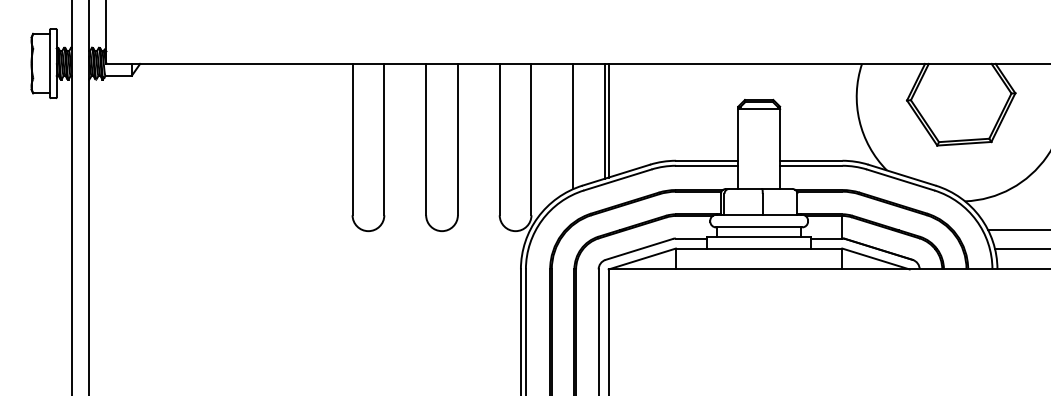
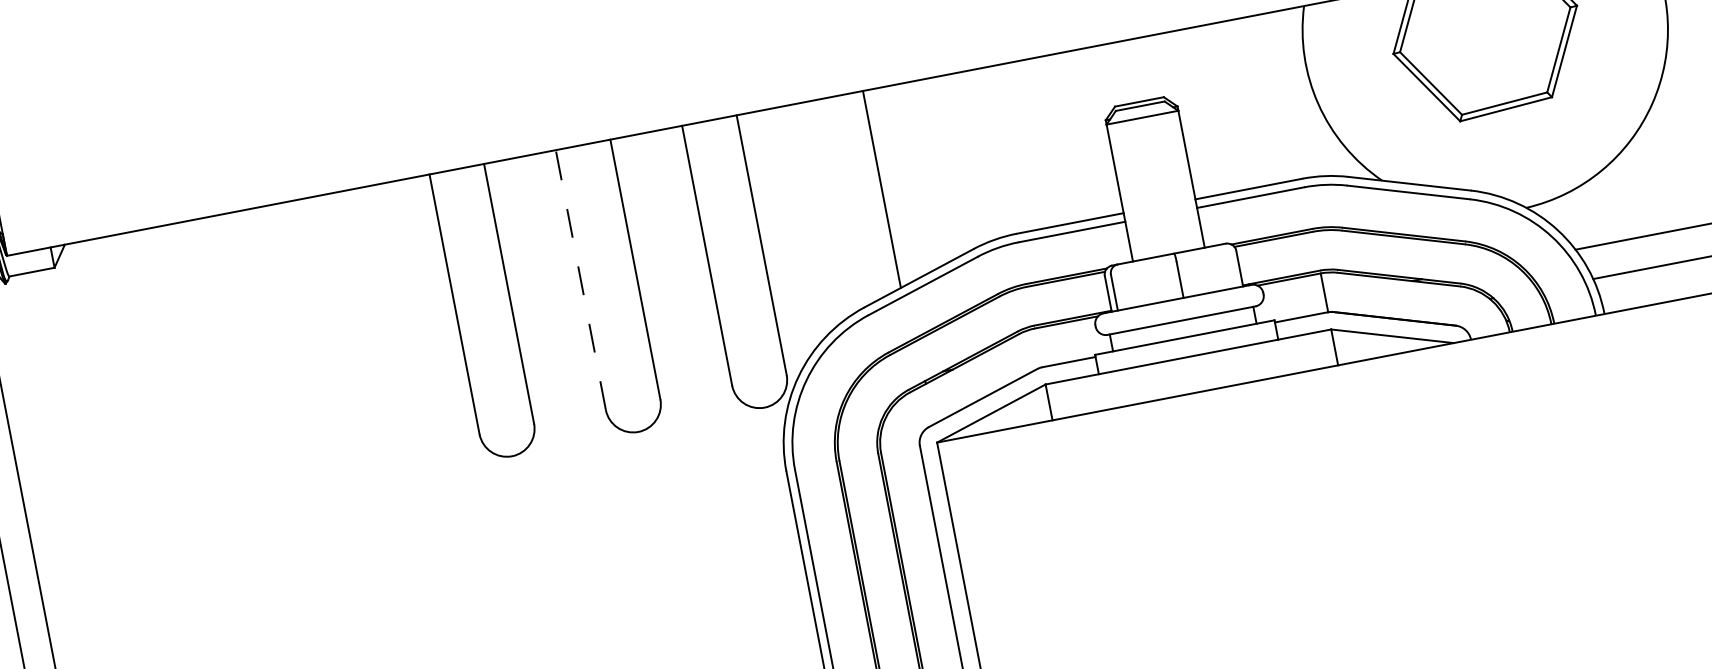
line: (608, 120) -> (887, 186), removed
line: (573, 126) -> (829, 208), removed
line: (426, 139) -> (581, 279), solid -> dashed

